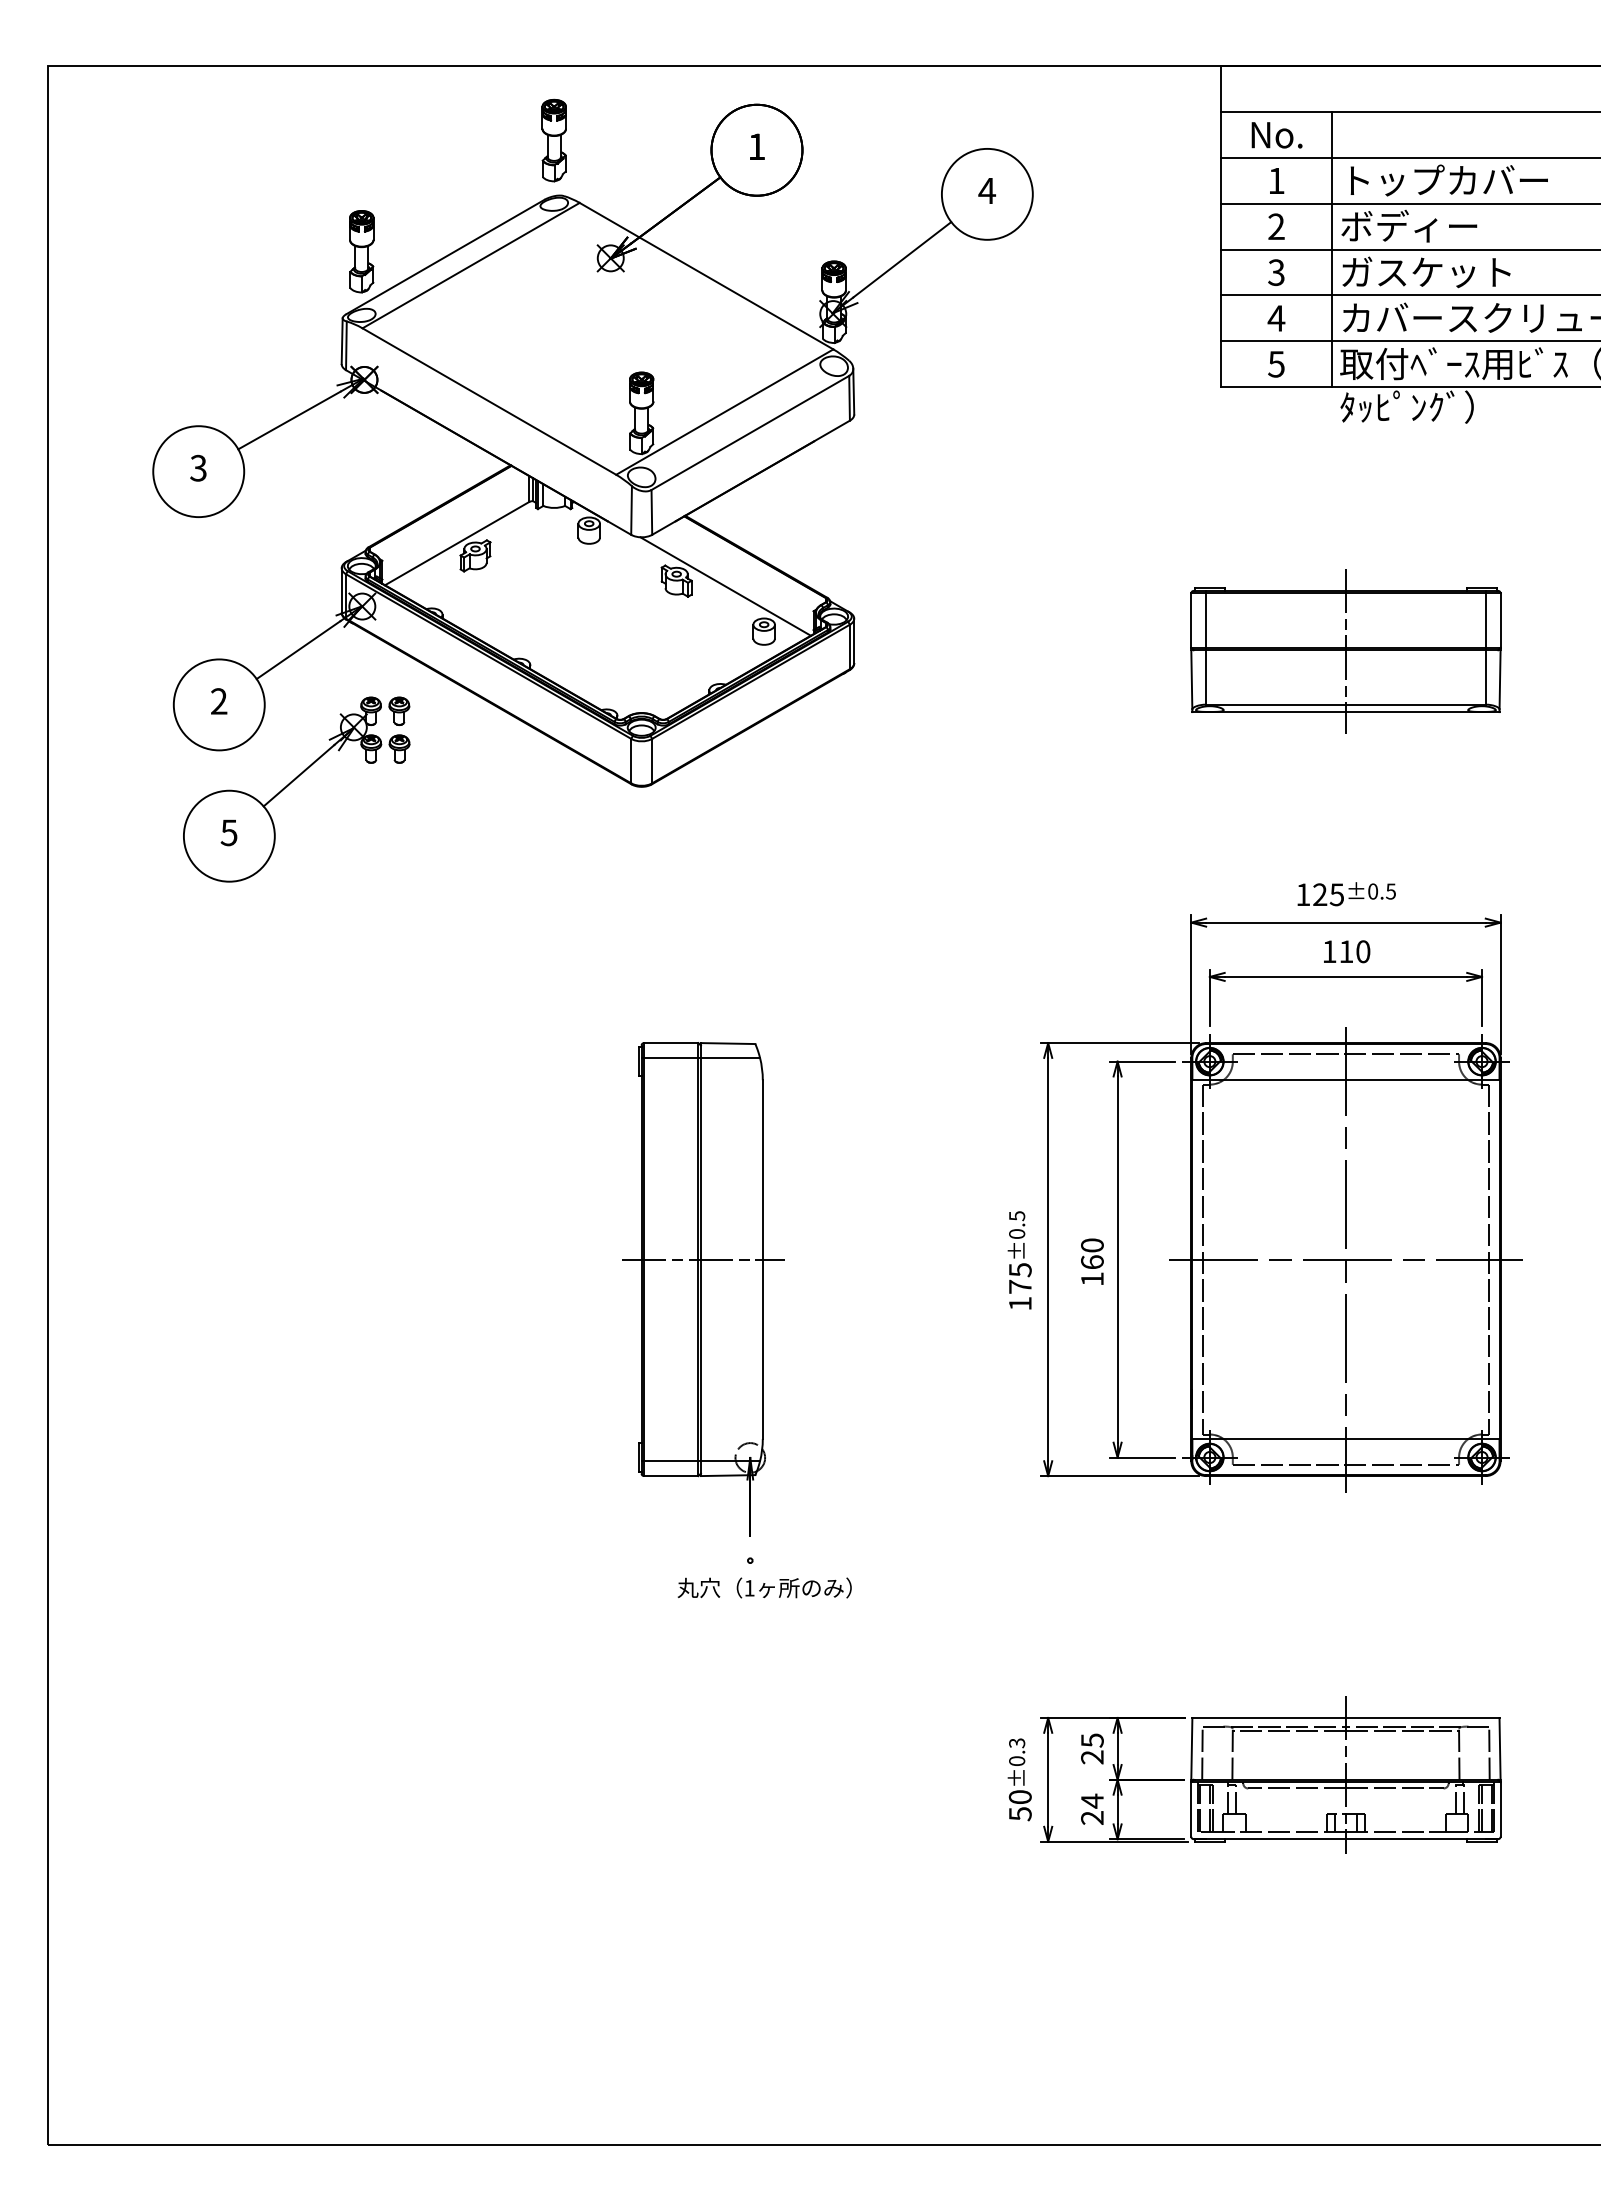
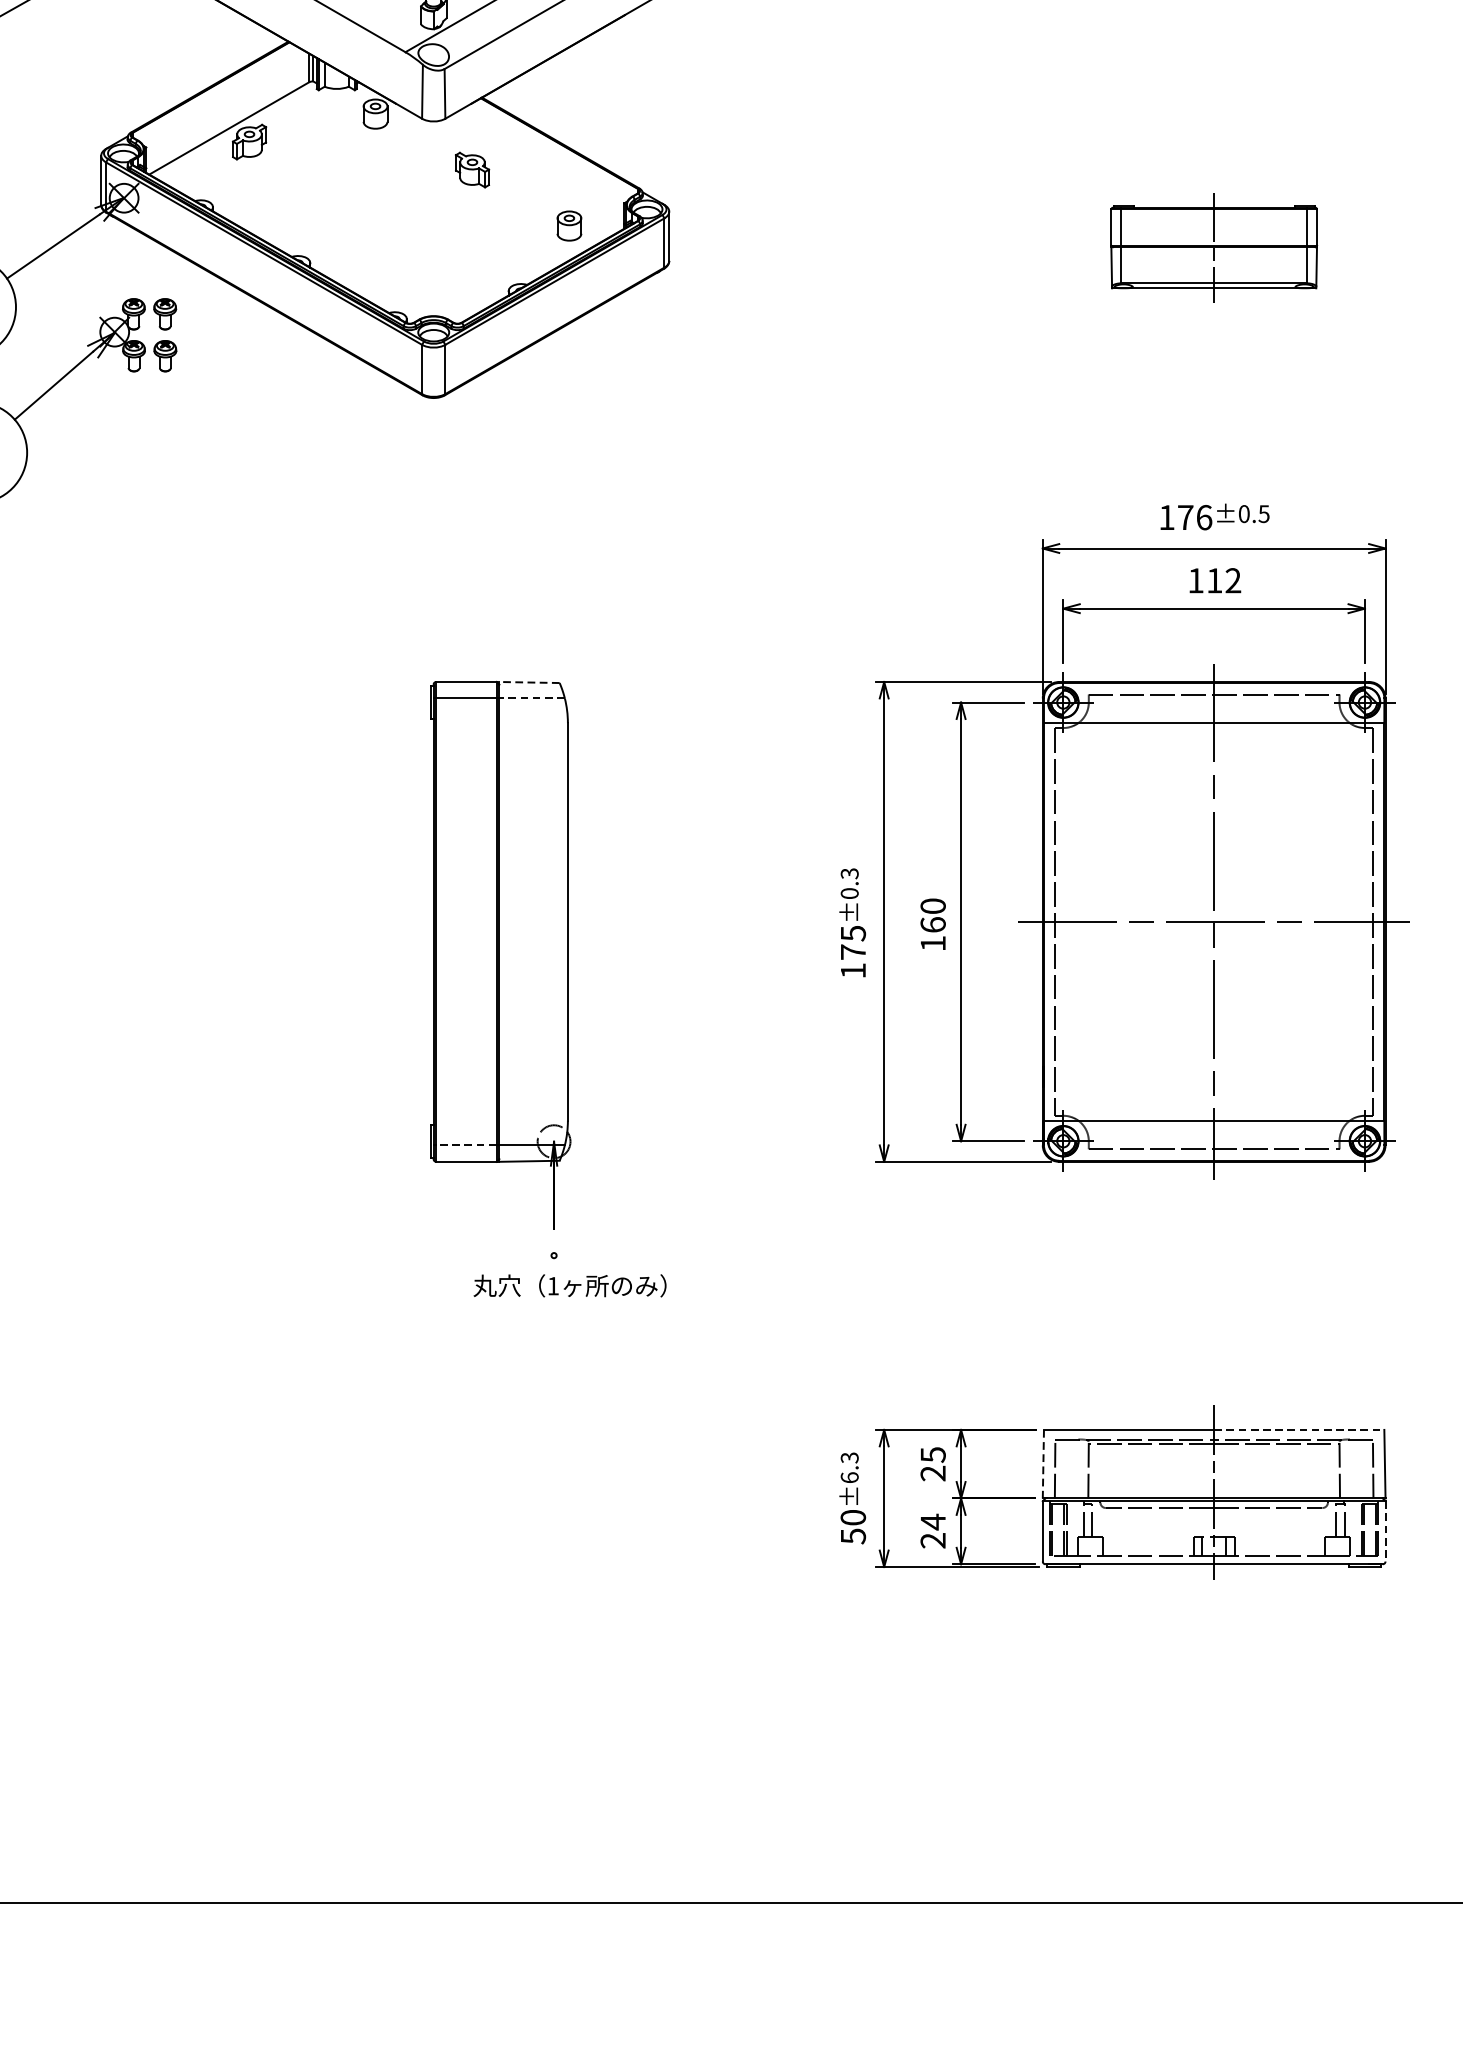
line: (725, 586) -> (526, 175), removed
part: (1345, 651) -> (1213, 248), size x0.6
text: (1328, 894) -> (1194, 517), 125 -> 176
text: (1363, 951) -> (1233, 580), 110 -> 112
line: (727, 1043) -> (528, 682), solid -> dashed
line: (730, 1057) -> (532, 697), solid -> dashed
text: (1016, 1215) -> (849, 873), ±0.5 -> ±0.3
line: (703, 1259) -> (502, 921), removed
line: (670, 1461) -> (465, 1145), solid -> dashed
line: (1422, 1717) -> (1298, 1429), solid -> dashed
line: (1191, 1748) -> (1043, 1463), solid -> dashed
text: (1017, 1760) -> (850, 1477), ±0.3 -> ±6.3
line: (1500, 1810) -> (1385, 1532), solid -> dashed

